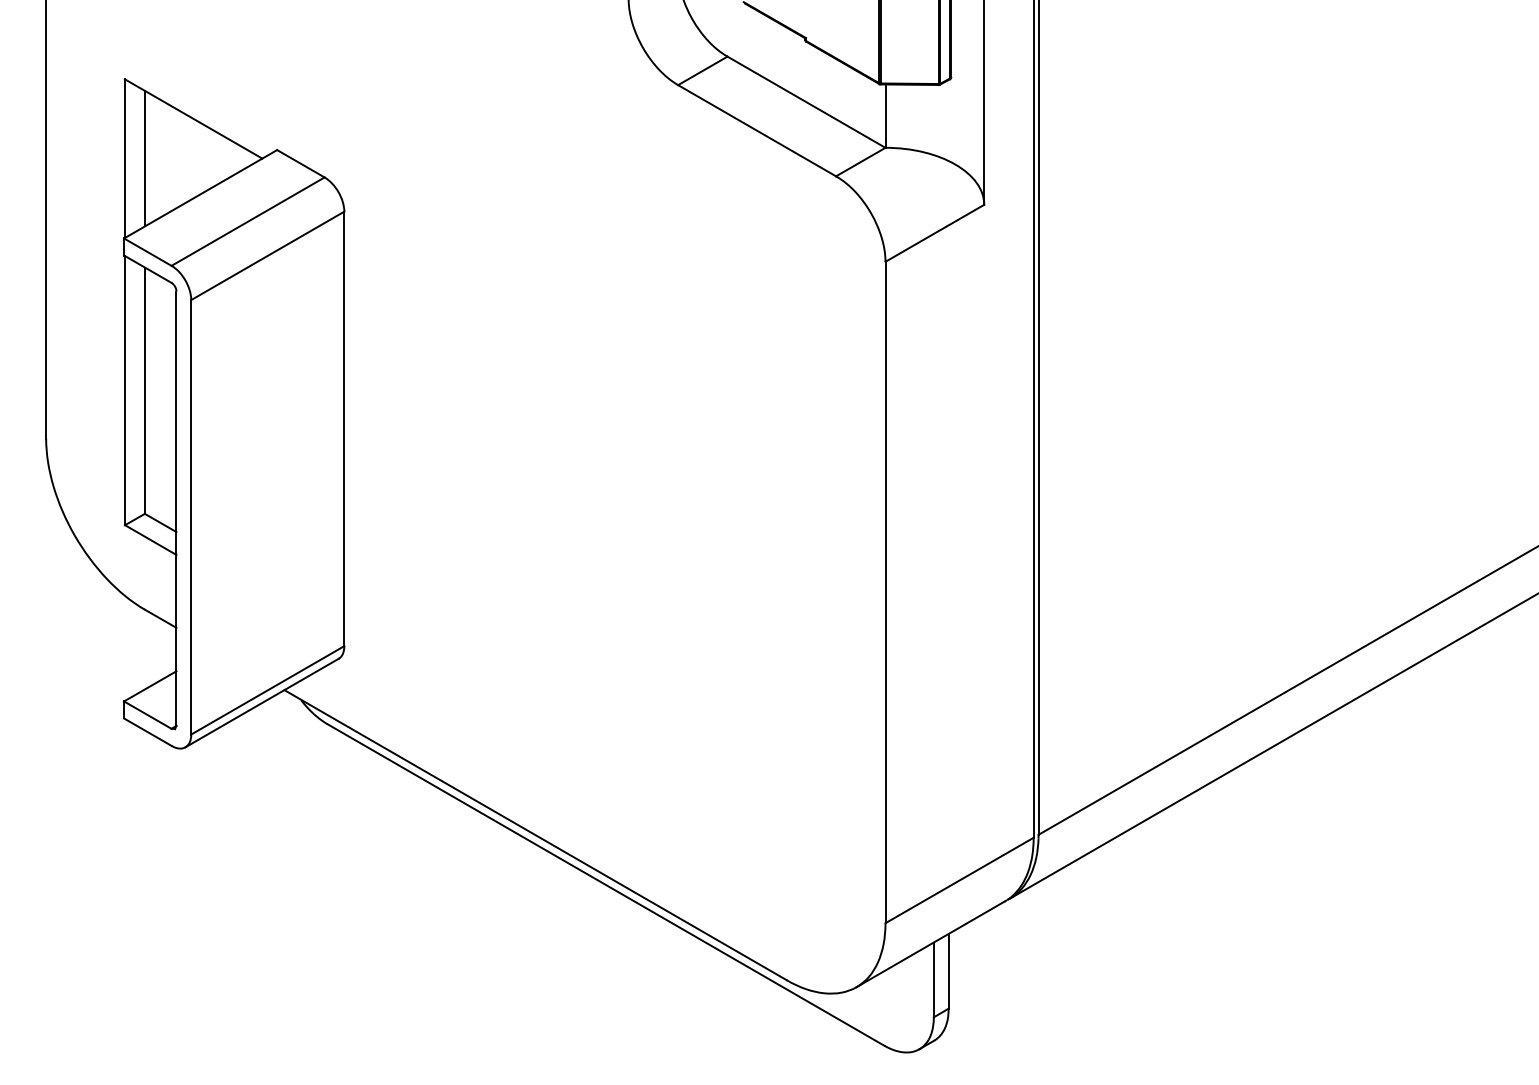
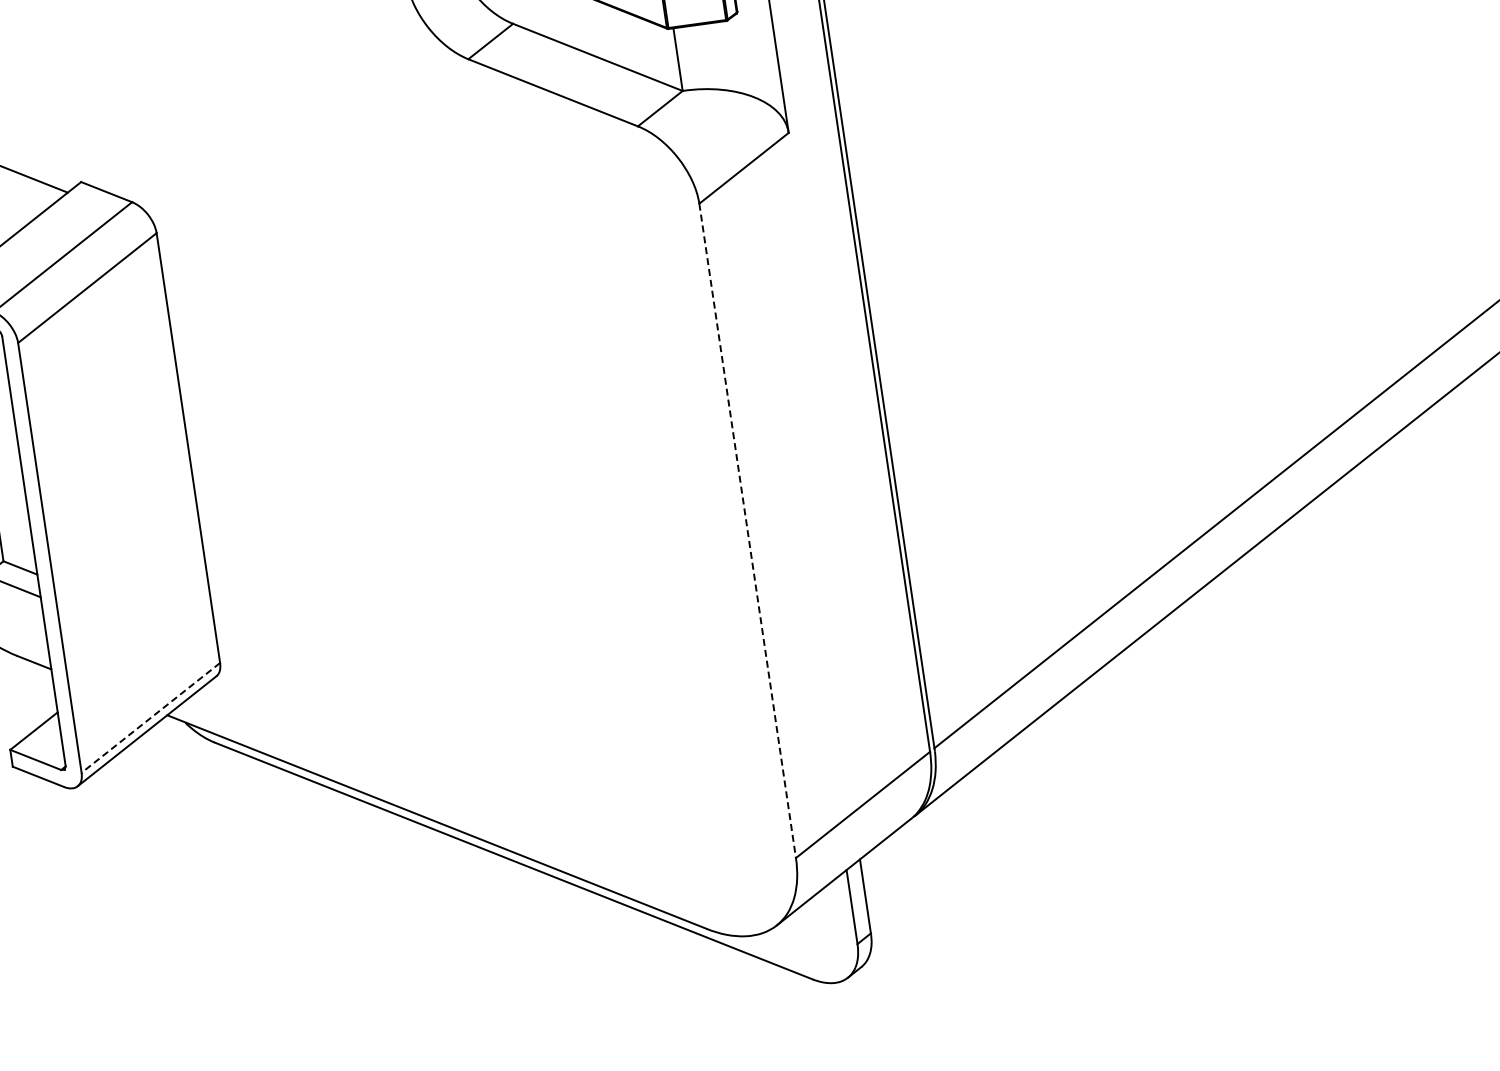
line: (885, 592) -> (747, 530), solid -> dashed
line: (267, 690) -> (150, 718), solid -> dashed

